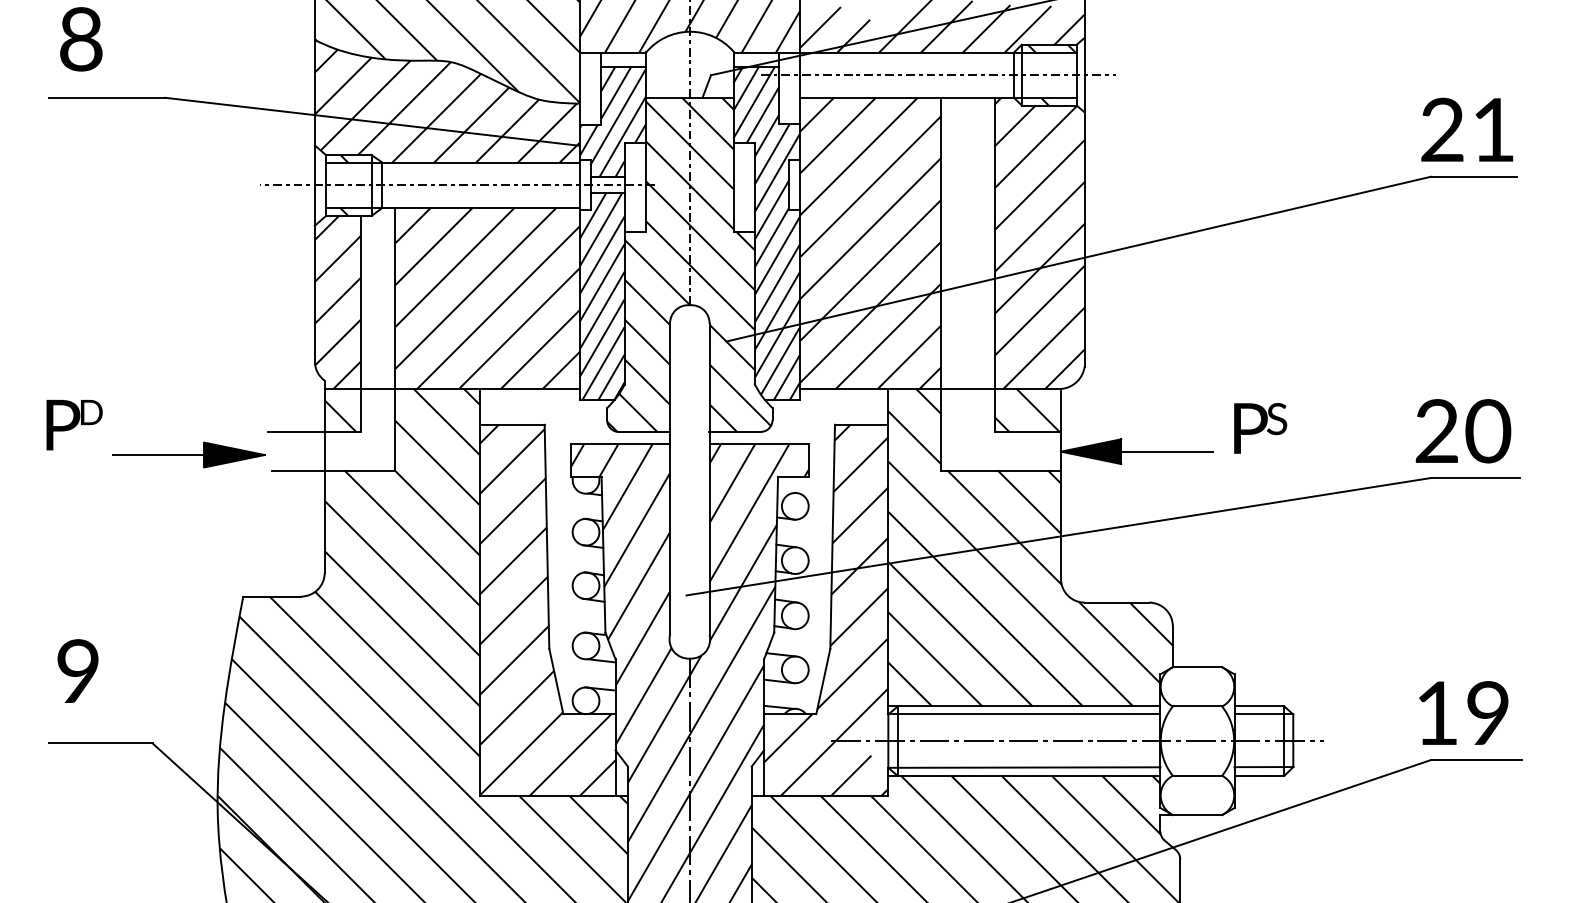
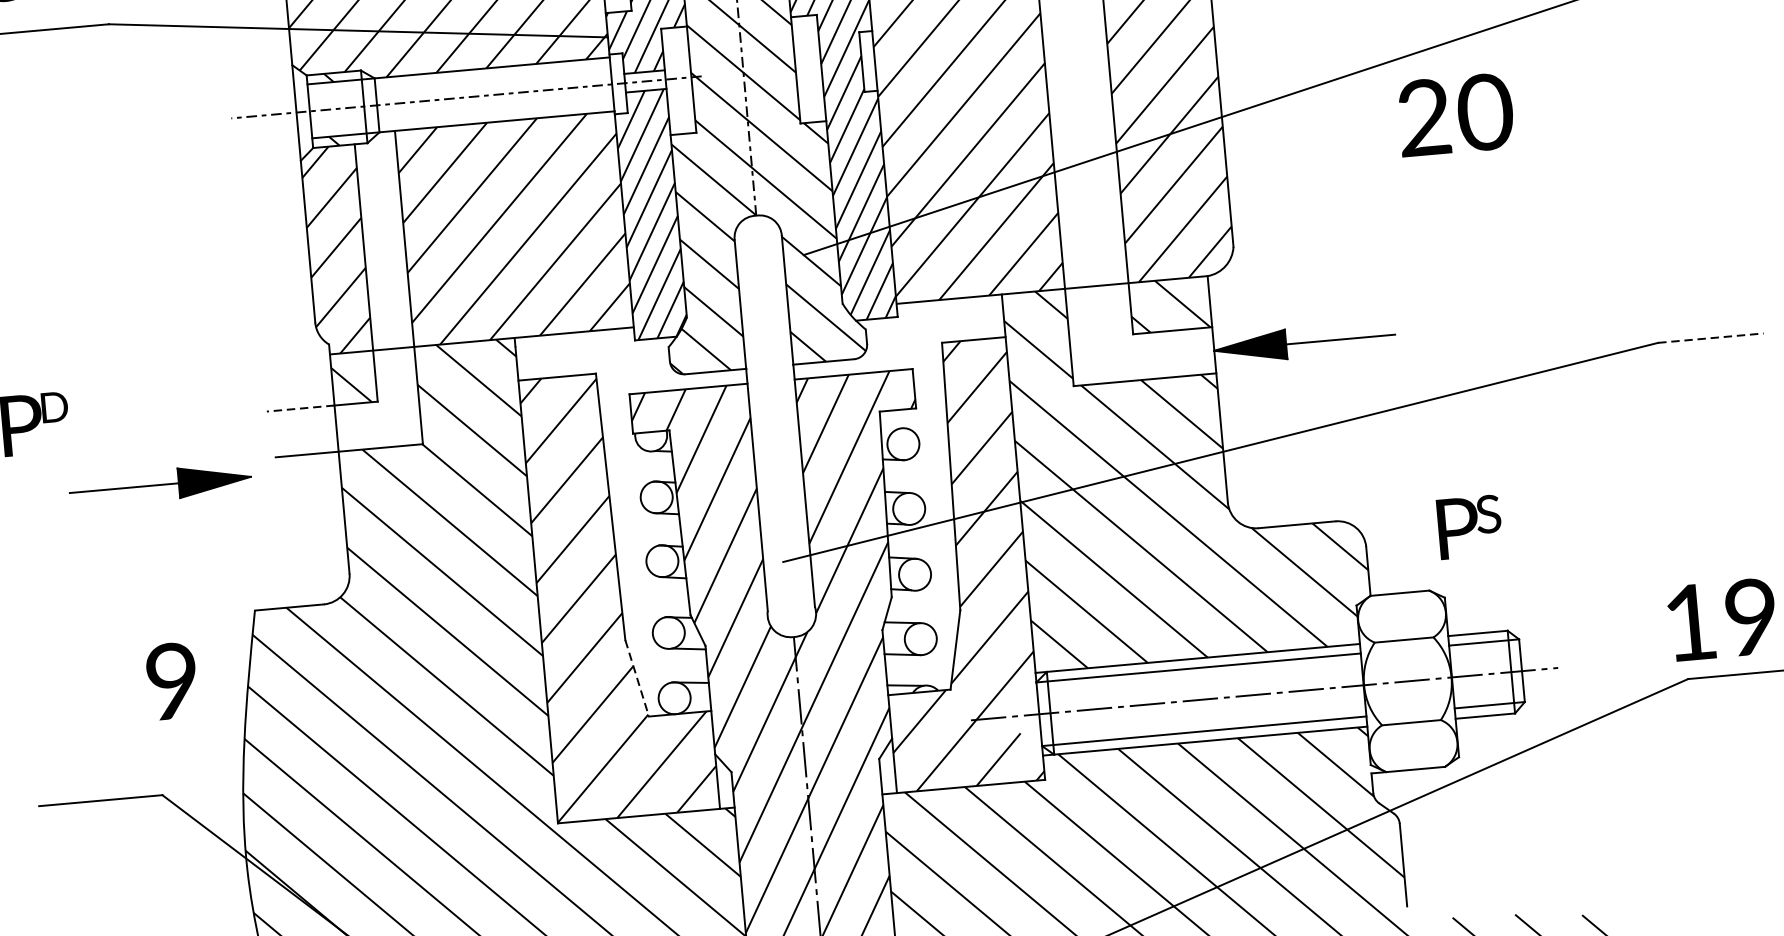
text: (1260, 428) -> (1469, 527), moved
line: (295, 431) -> (299, 408), solid -> dashed
text: (1463, 431) -> (1455, 115), moved
part: (188, 454) -> (159, 484), moved
line: (1475, 478) -> (1711, 338), solid -> dashed
text: (77, 670) -> (171, 680), moved
line: (556, 681) -> (637, 678), solid -> dashed

